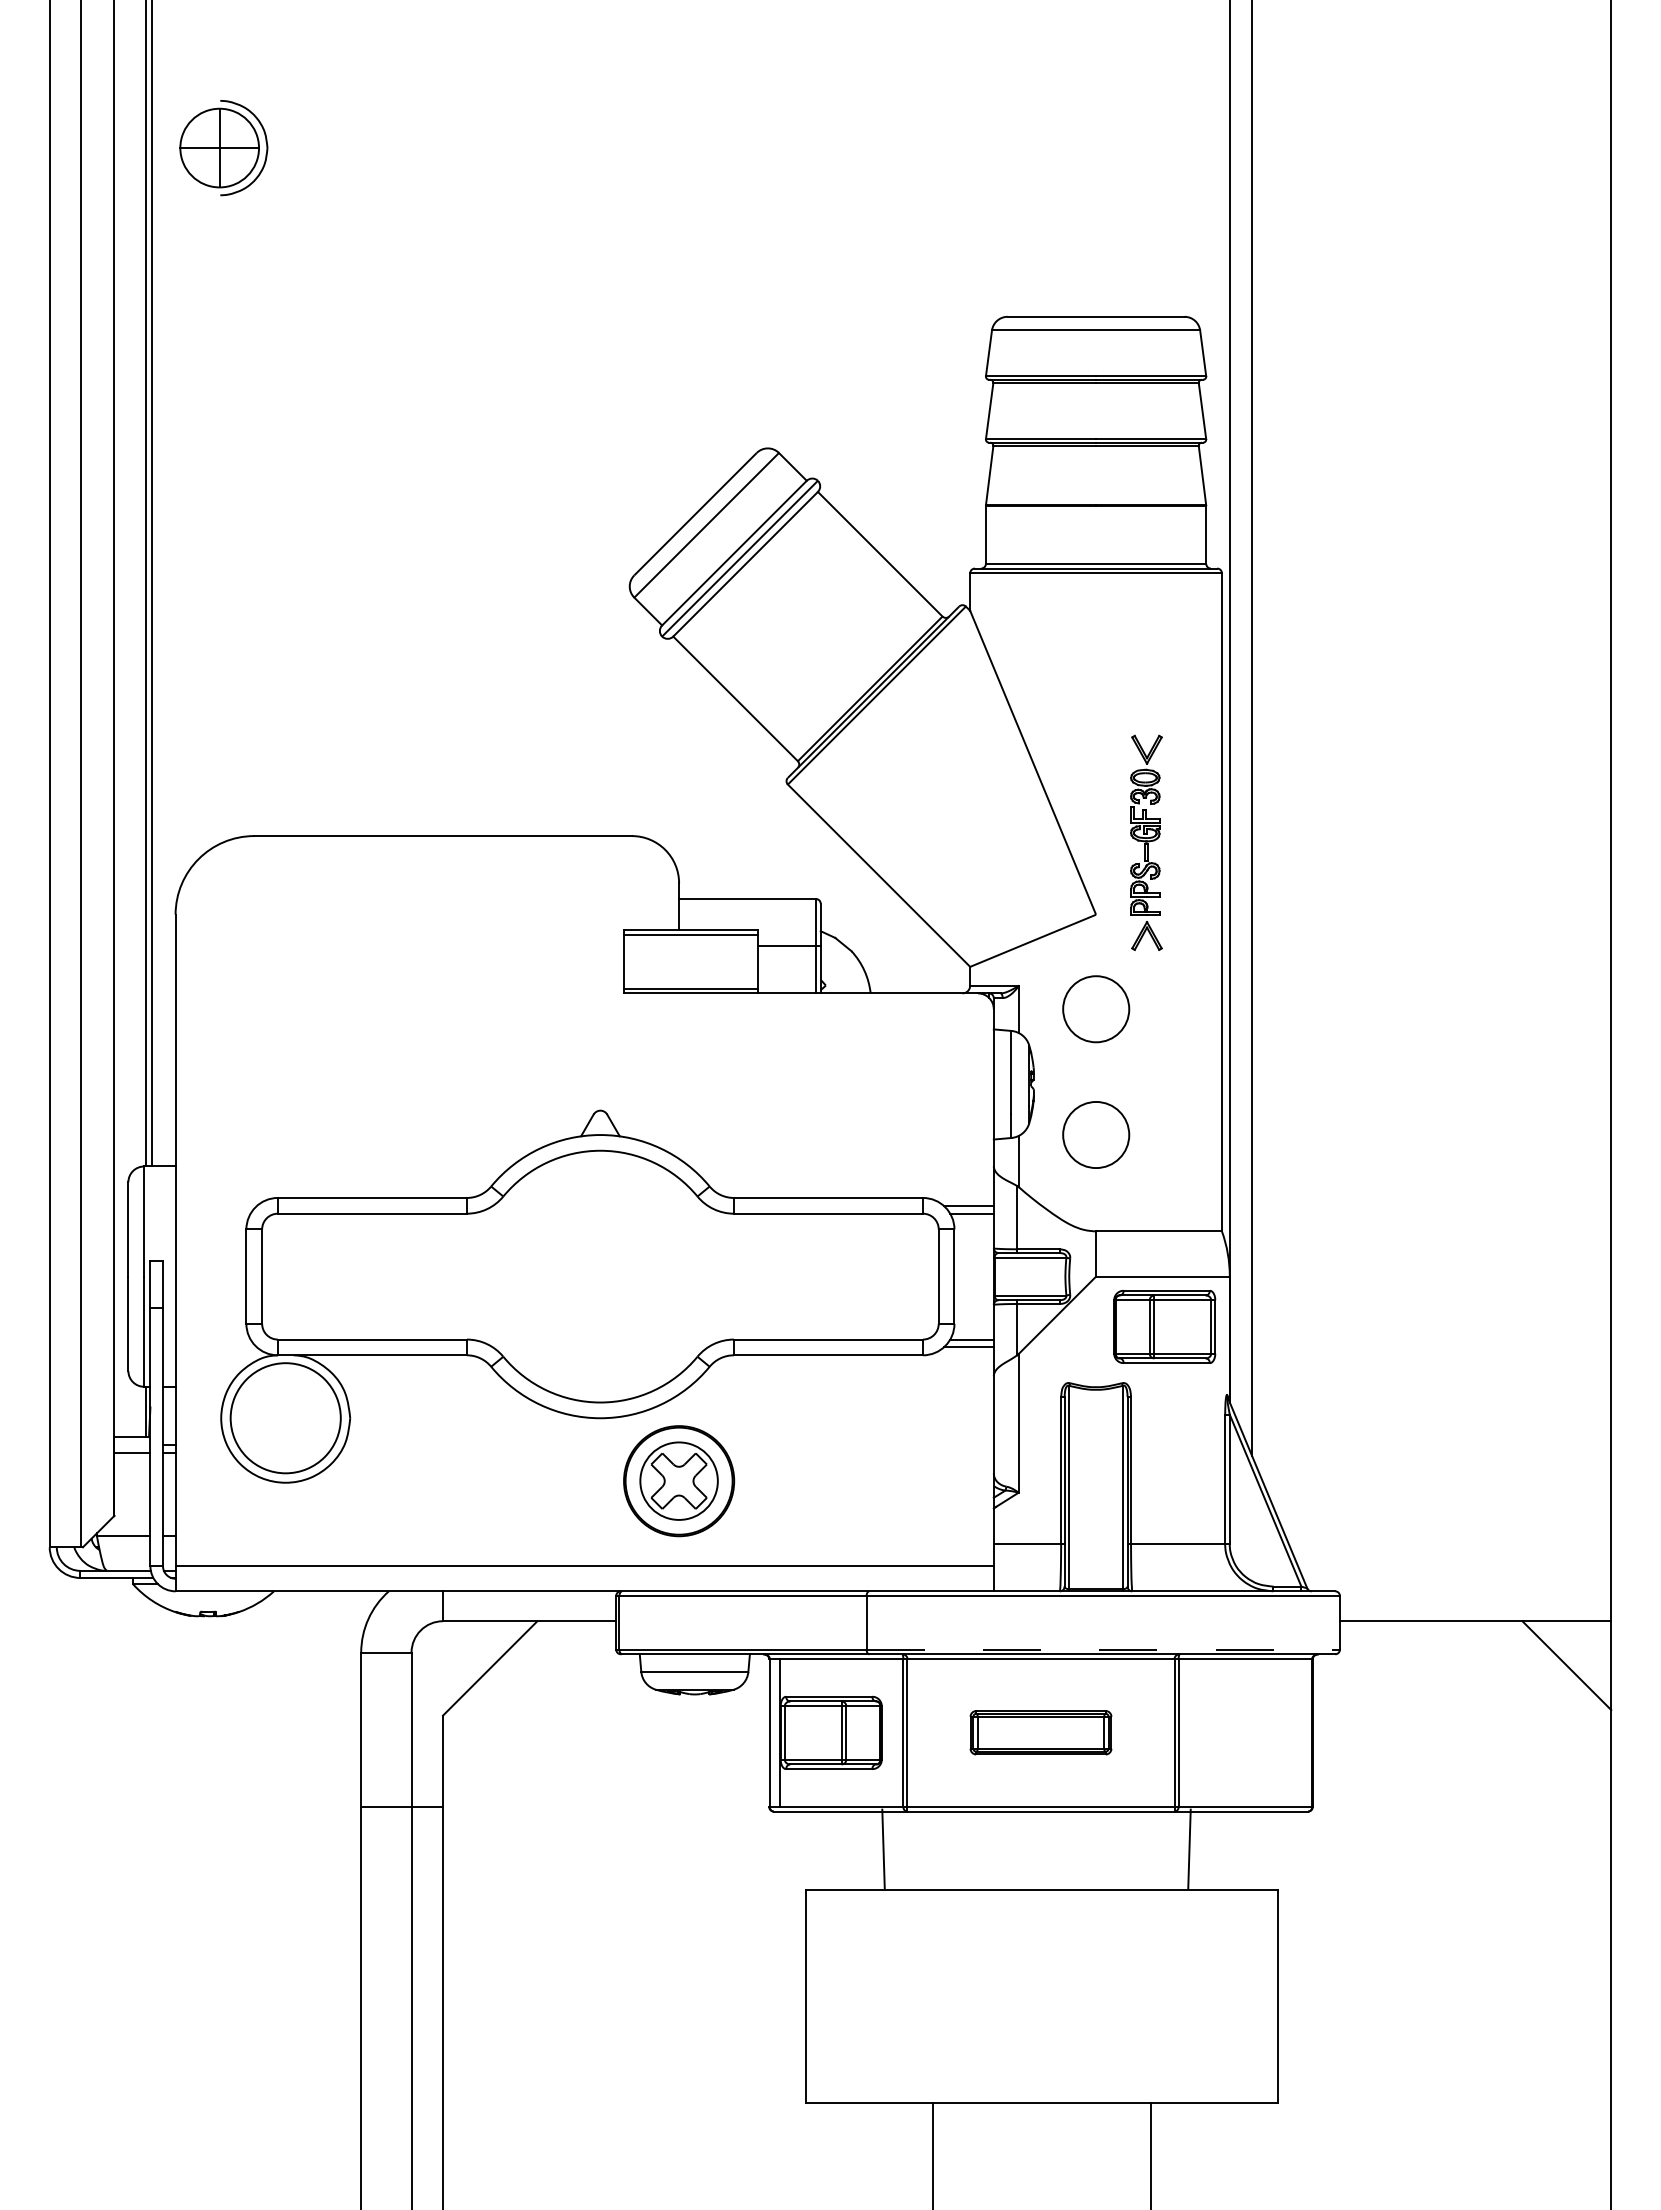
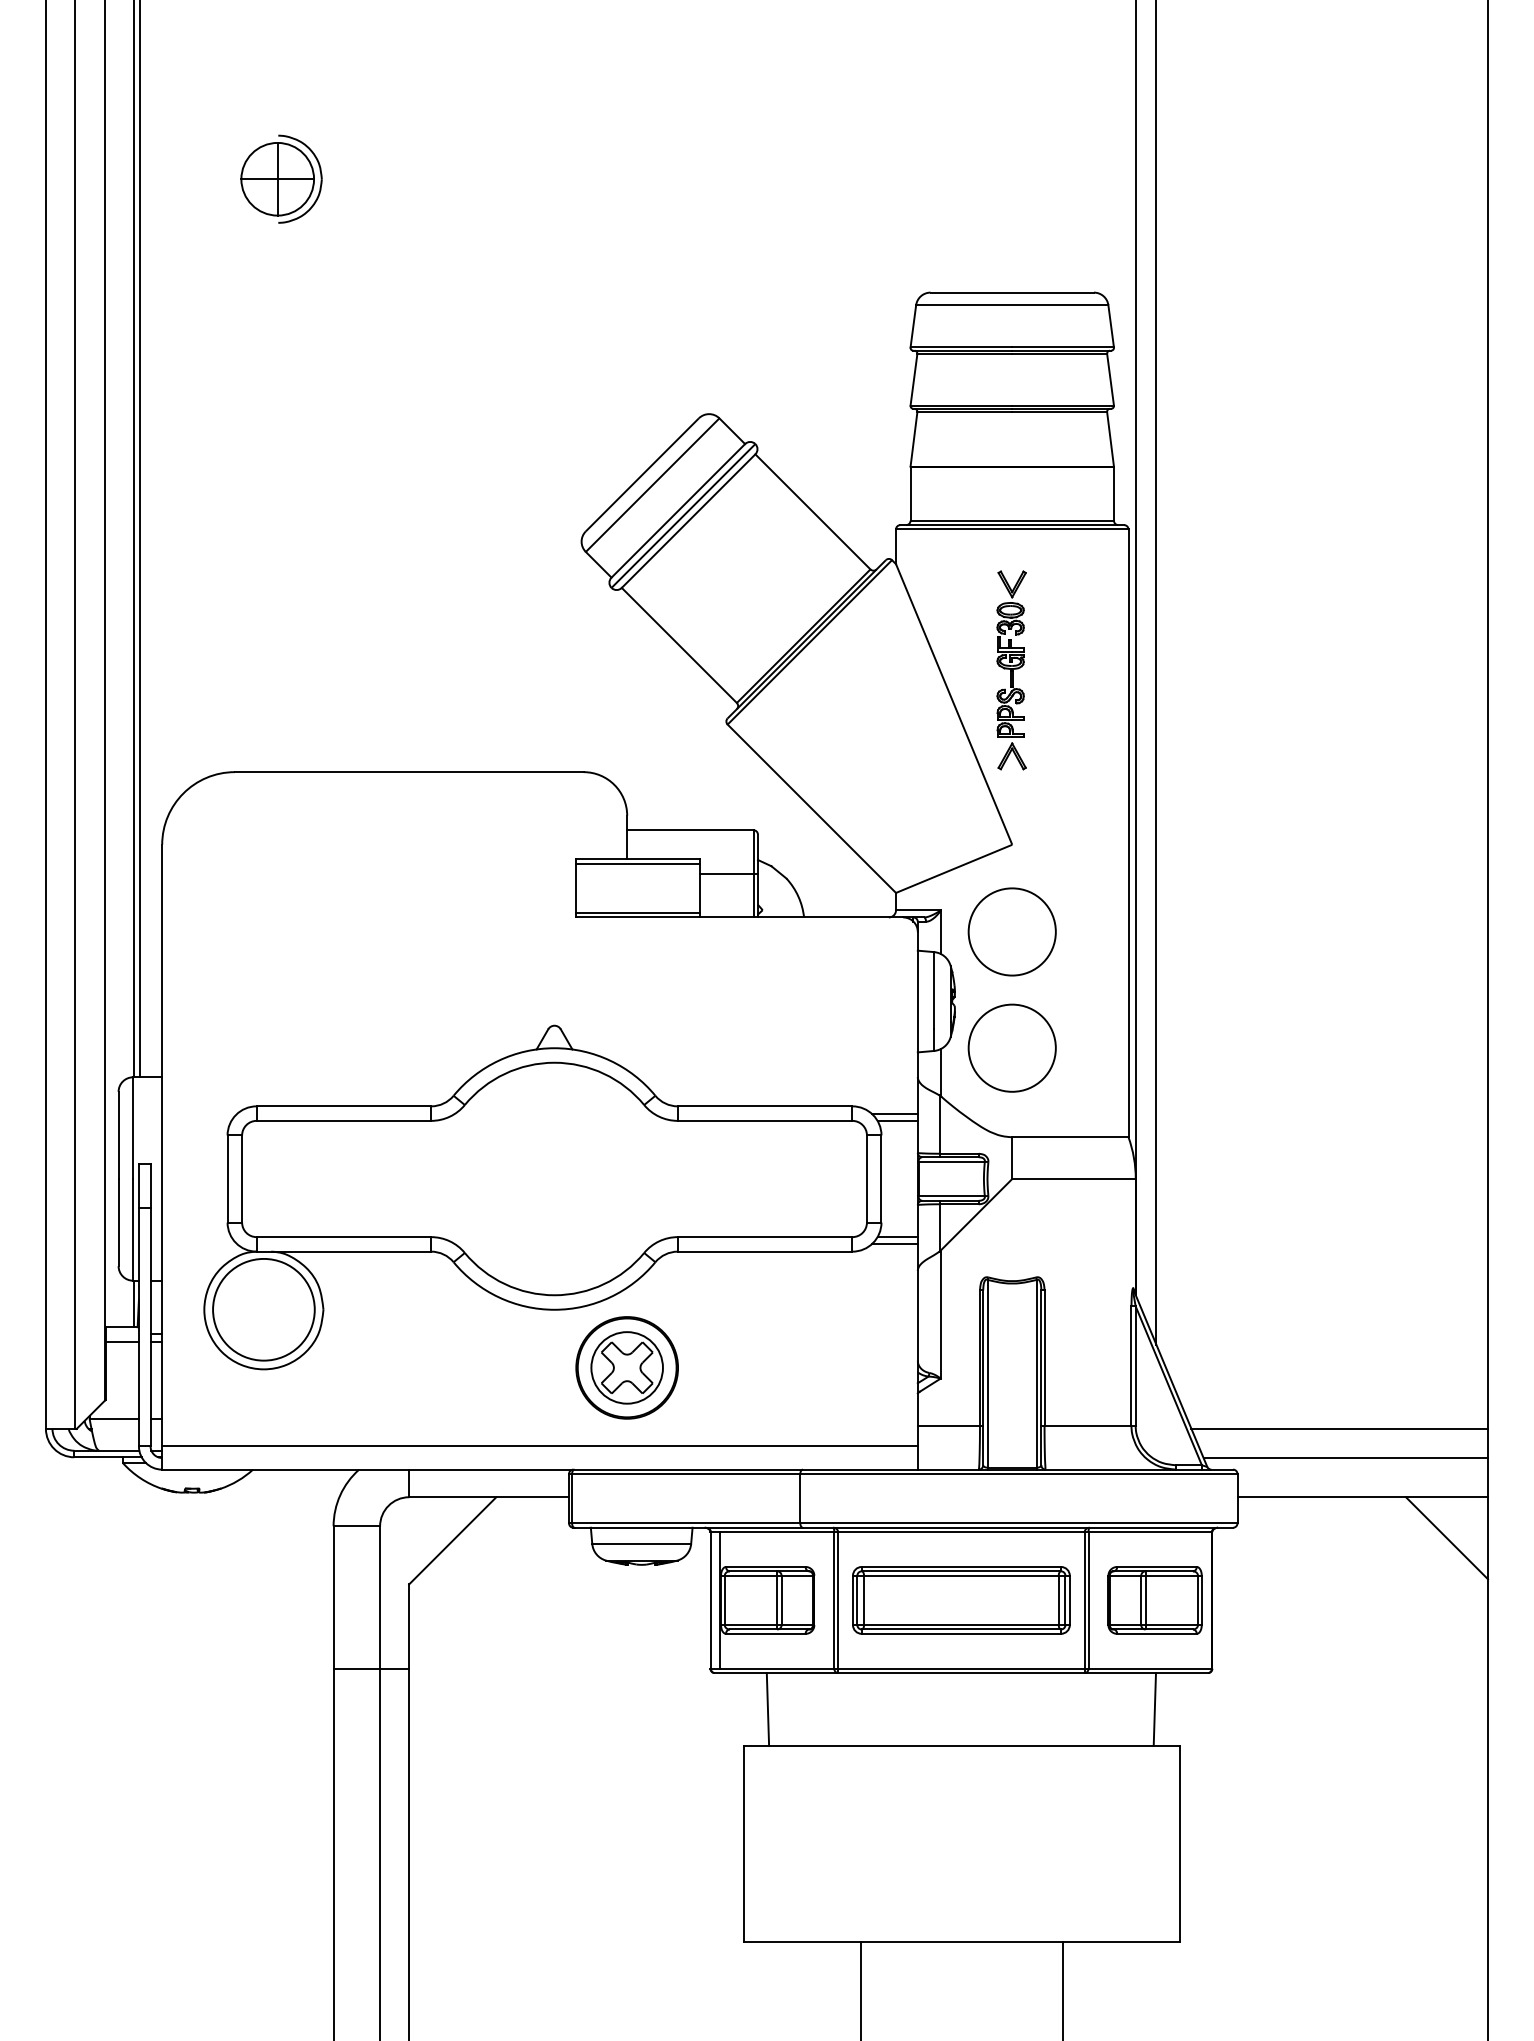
part: (223, 148) -> (281, 179), moved
part: (1146, 842) -> (1011, 670), moved
circle: (1096, 1009) -> (1012, 932), size x1.43
circle: (1096, 1134) -> (1012, 1047), size x1.43
part: (1164, 1326) -> (1154, 1599), moved
line: (1450, 1547) -> (1339, 1429), added
line: (1457, 1578) -> (1346, 1457), added
line: (1103, 1649) -> (1019, 1523), dashed -> solid
part: (1040, 1732) -> (960, 1599), size x1.67
line: (883, 1848) -> (767, 1708), moved
line: (1189, 1848) -> (1154, 1708), moved

